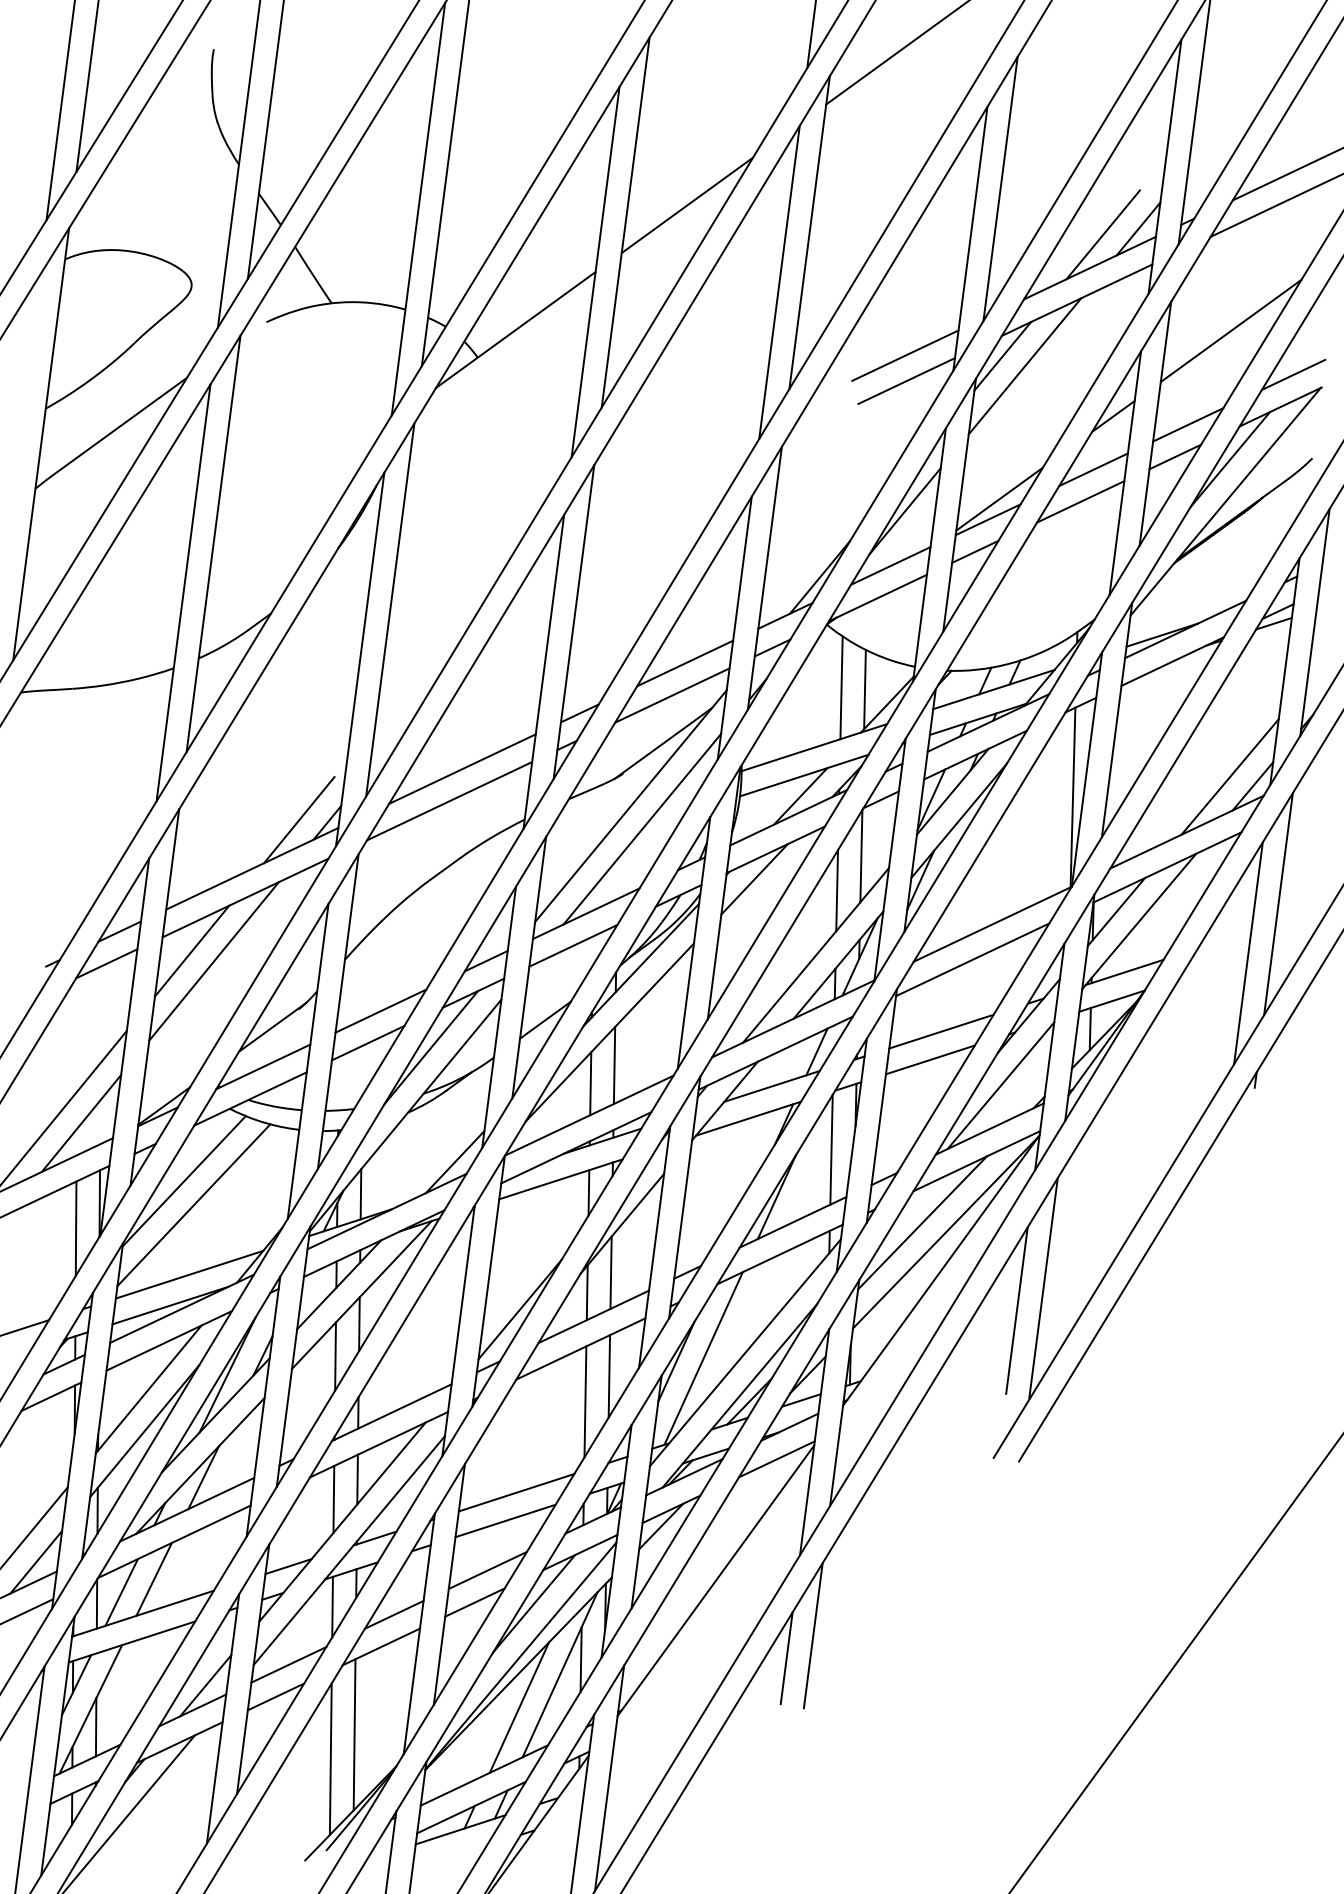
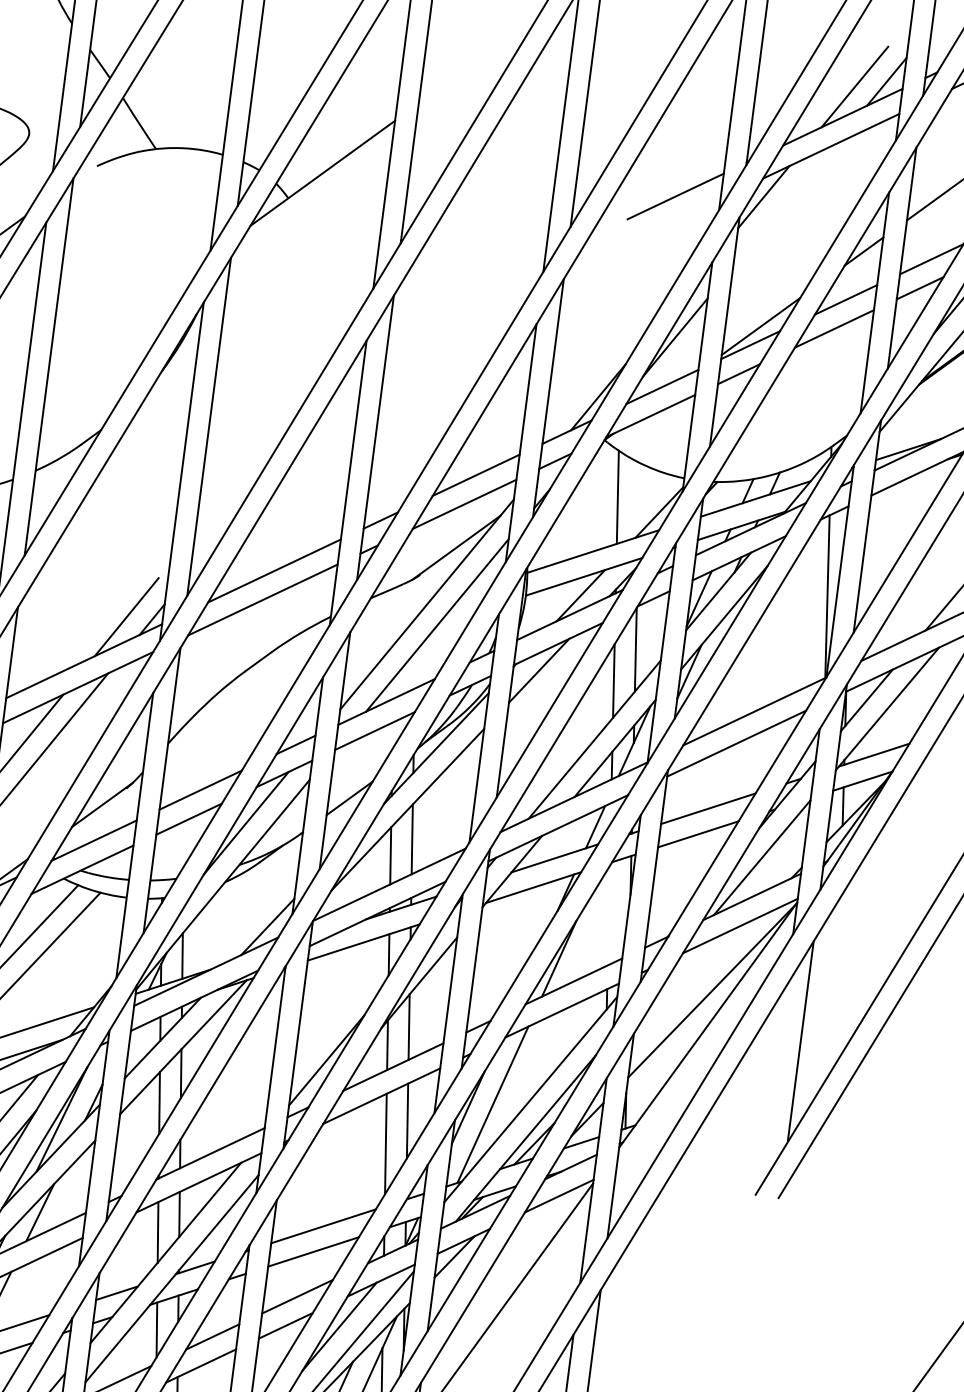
line: (687, 205) -> (478, 60), removed
line: (1024, 366) -> (783, 206), removed
line: (906, 380) -> (676, 219), removed
line: (864, 689) -> (638, 498), removed
line: (831, 1149) -> (608, 915), removed
line: (922, 1222) -> (691, 981), removed
line: (1016, 1310) -> (776, 1061), removed

